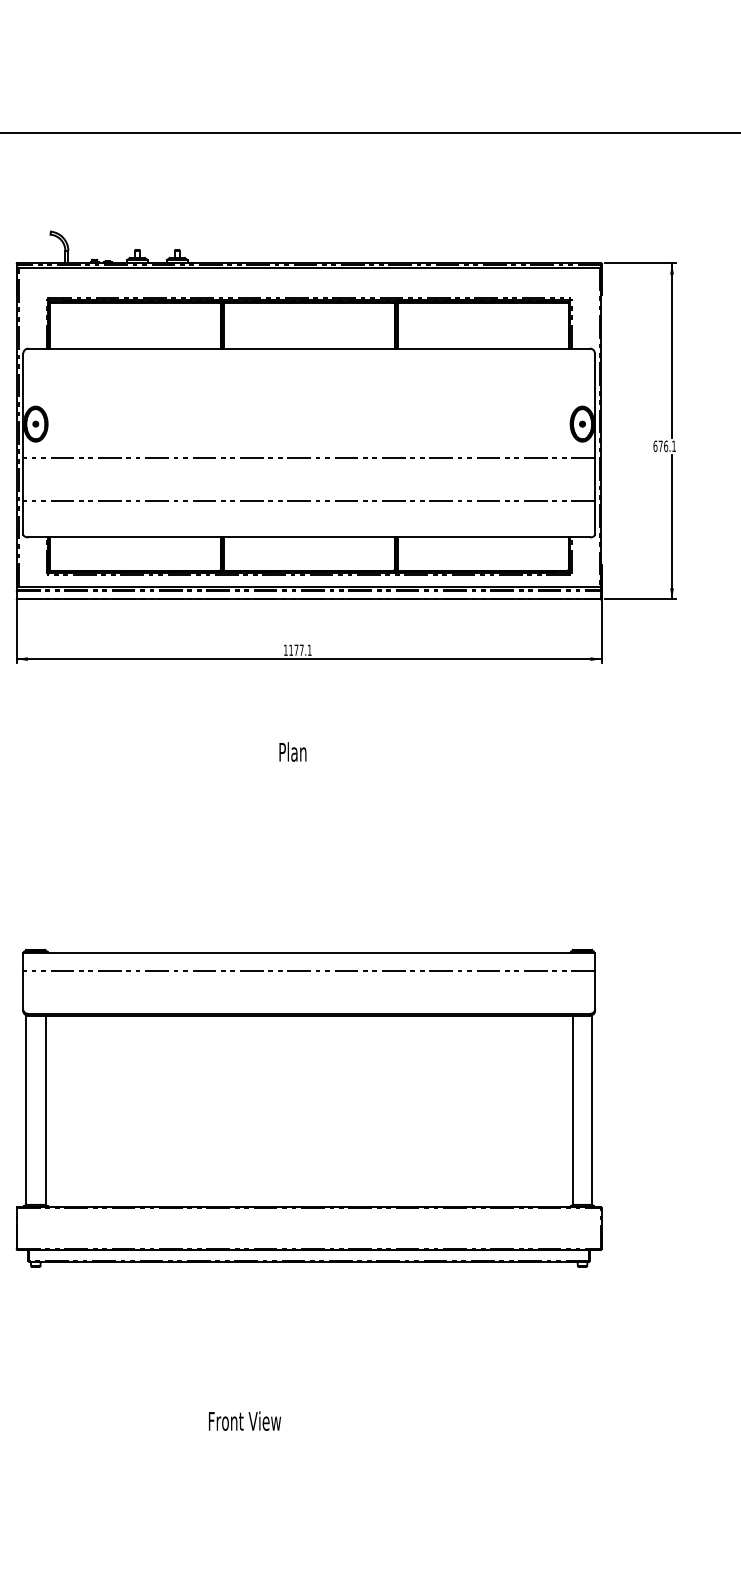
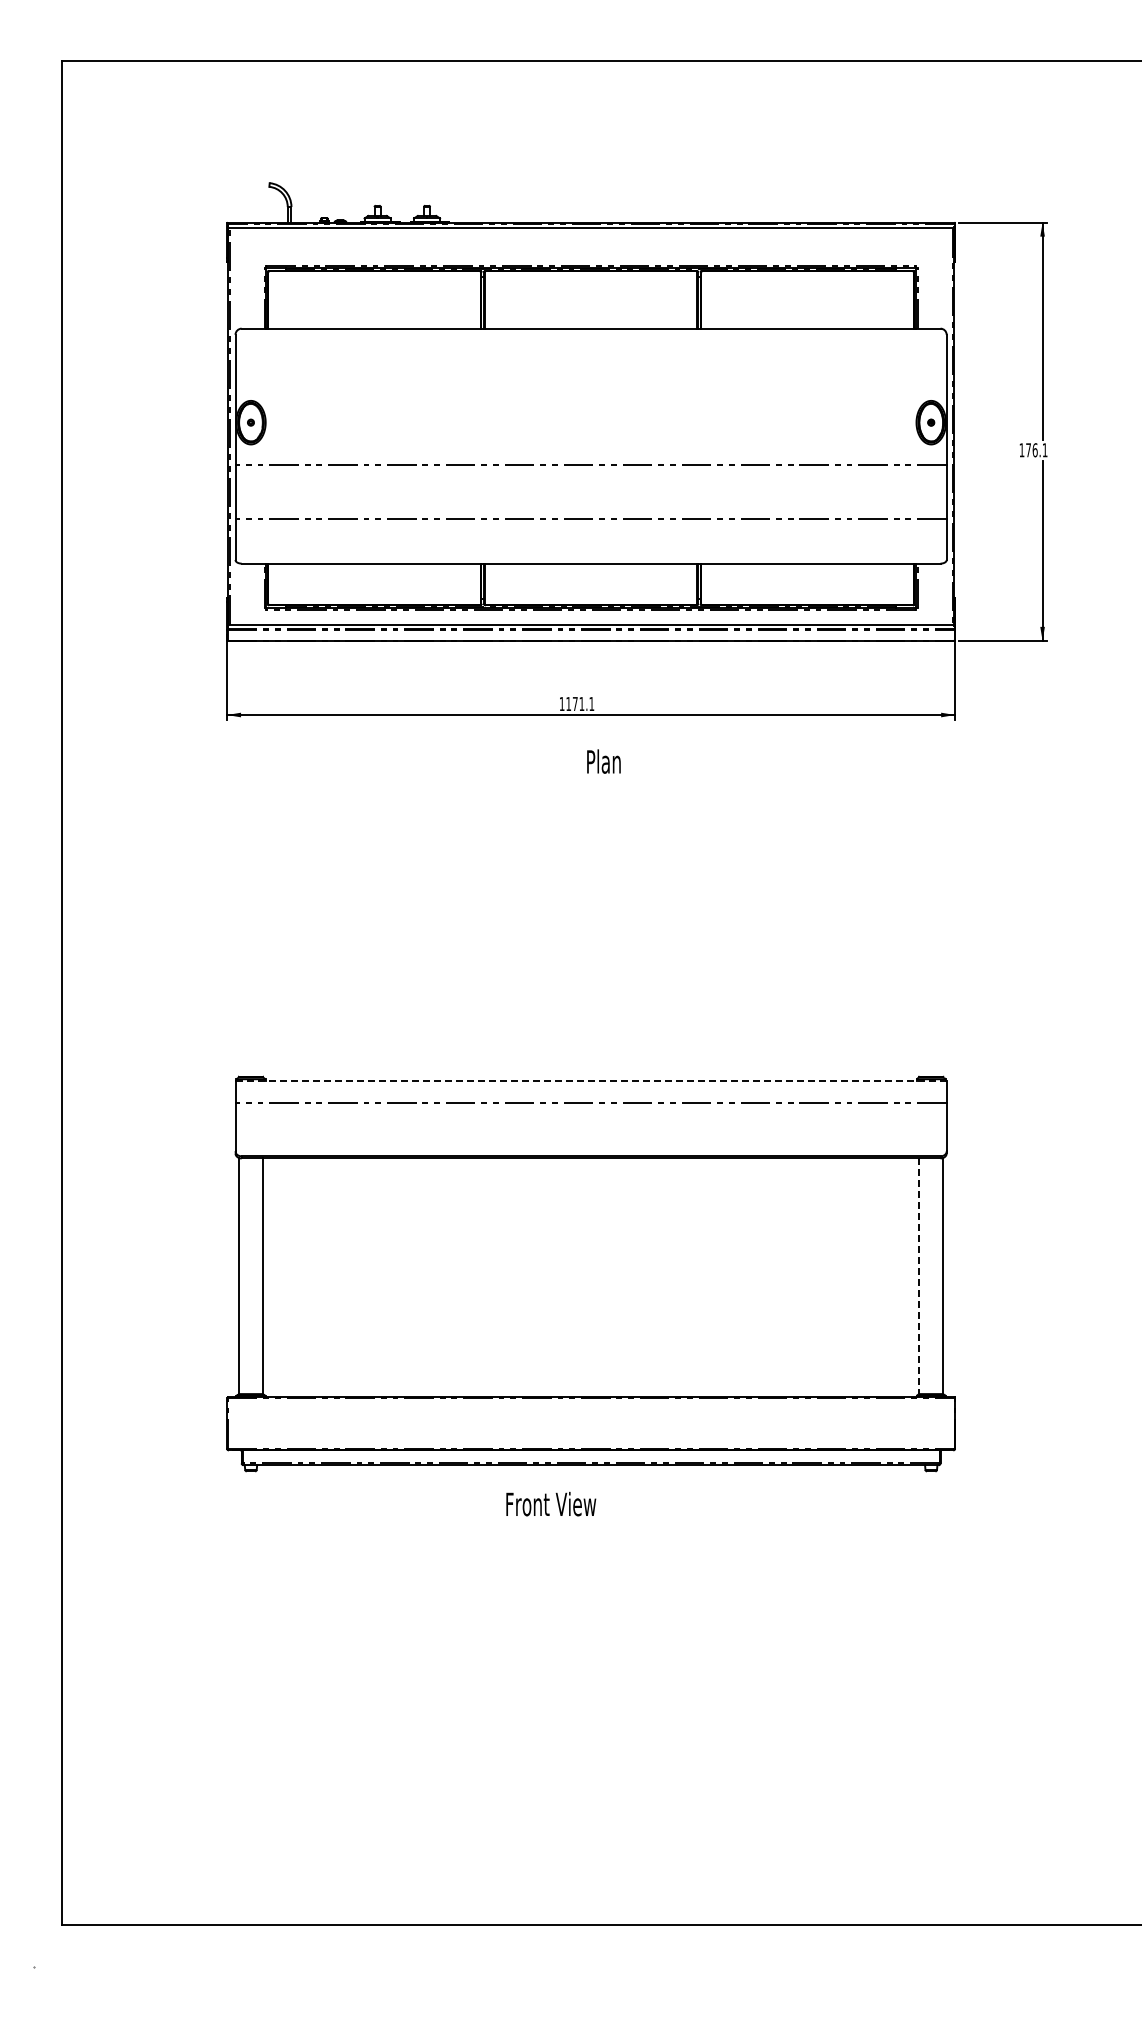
text: (655, 446) -> (1021, 450), 676.1 -> 176.1
text: (301, 649) -> (581, 703), 1177.1 -> 1171.1
text: (292, 751) -> (603, 761), moved
line: (309, 952) -> (591, 1080), solid -> dashed
line: (573, 1110) -> (919, 1276), solid -> dashed
text: (245, 1420) -> (551, 1503), moved

